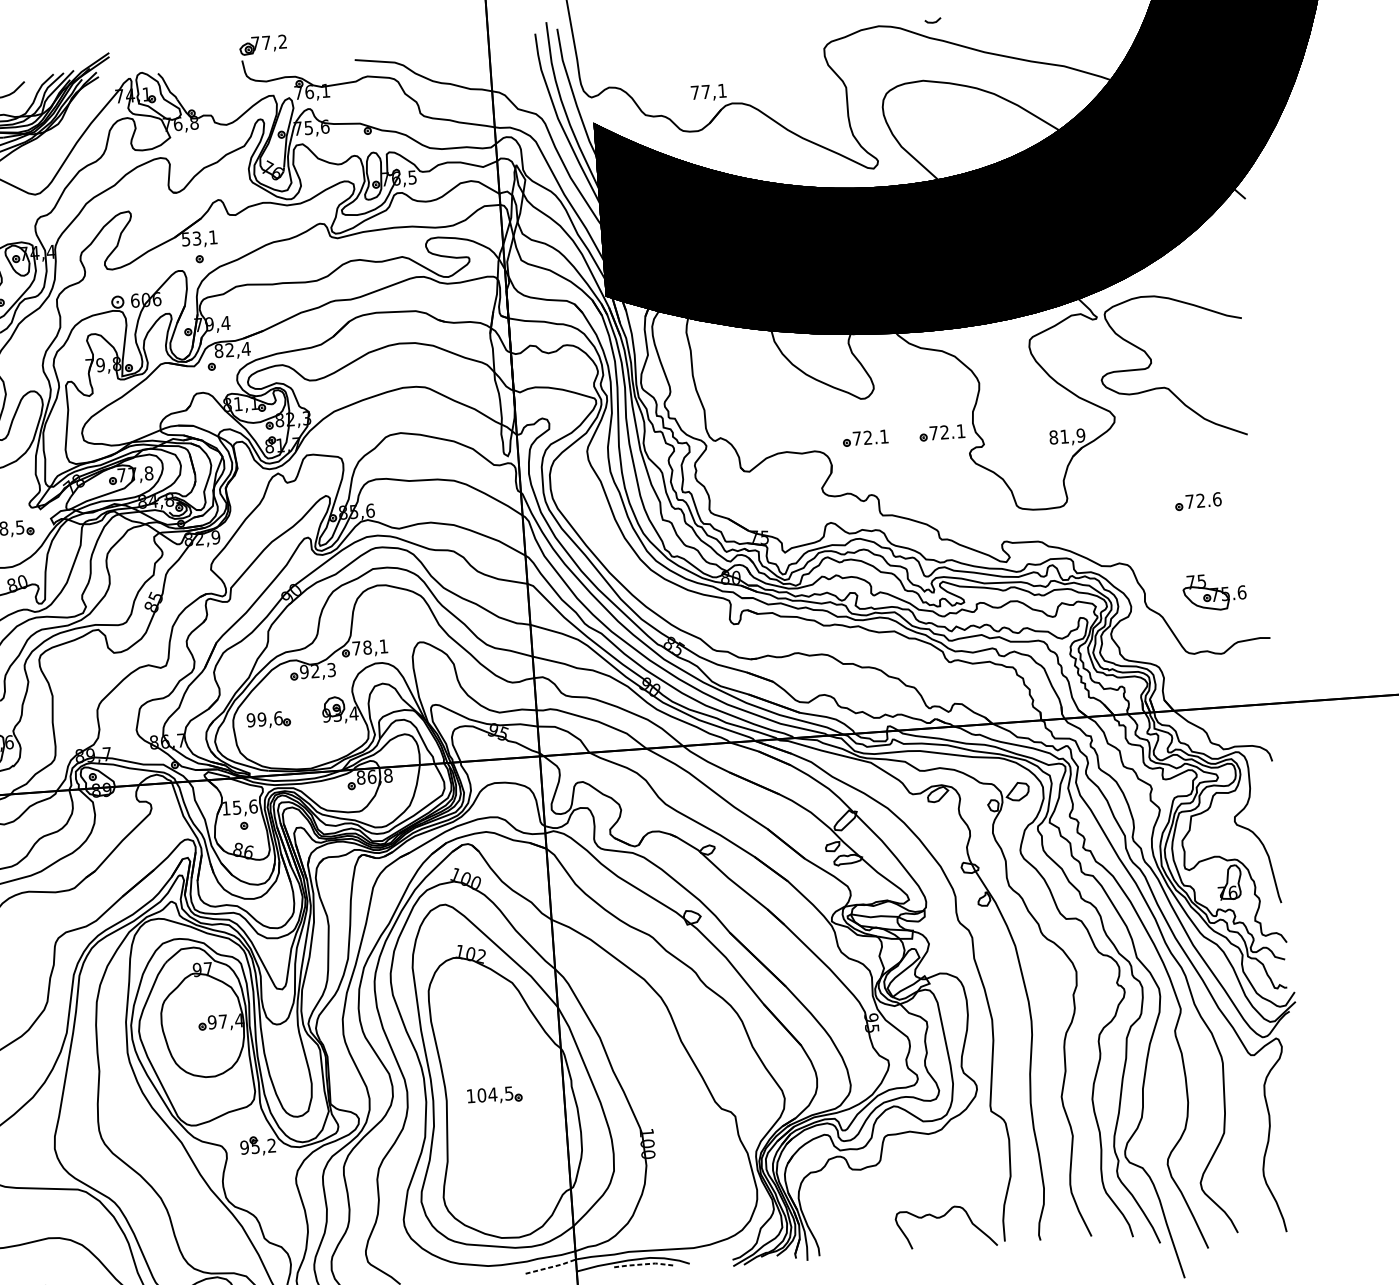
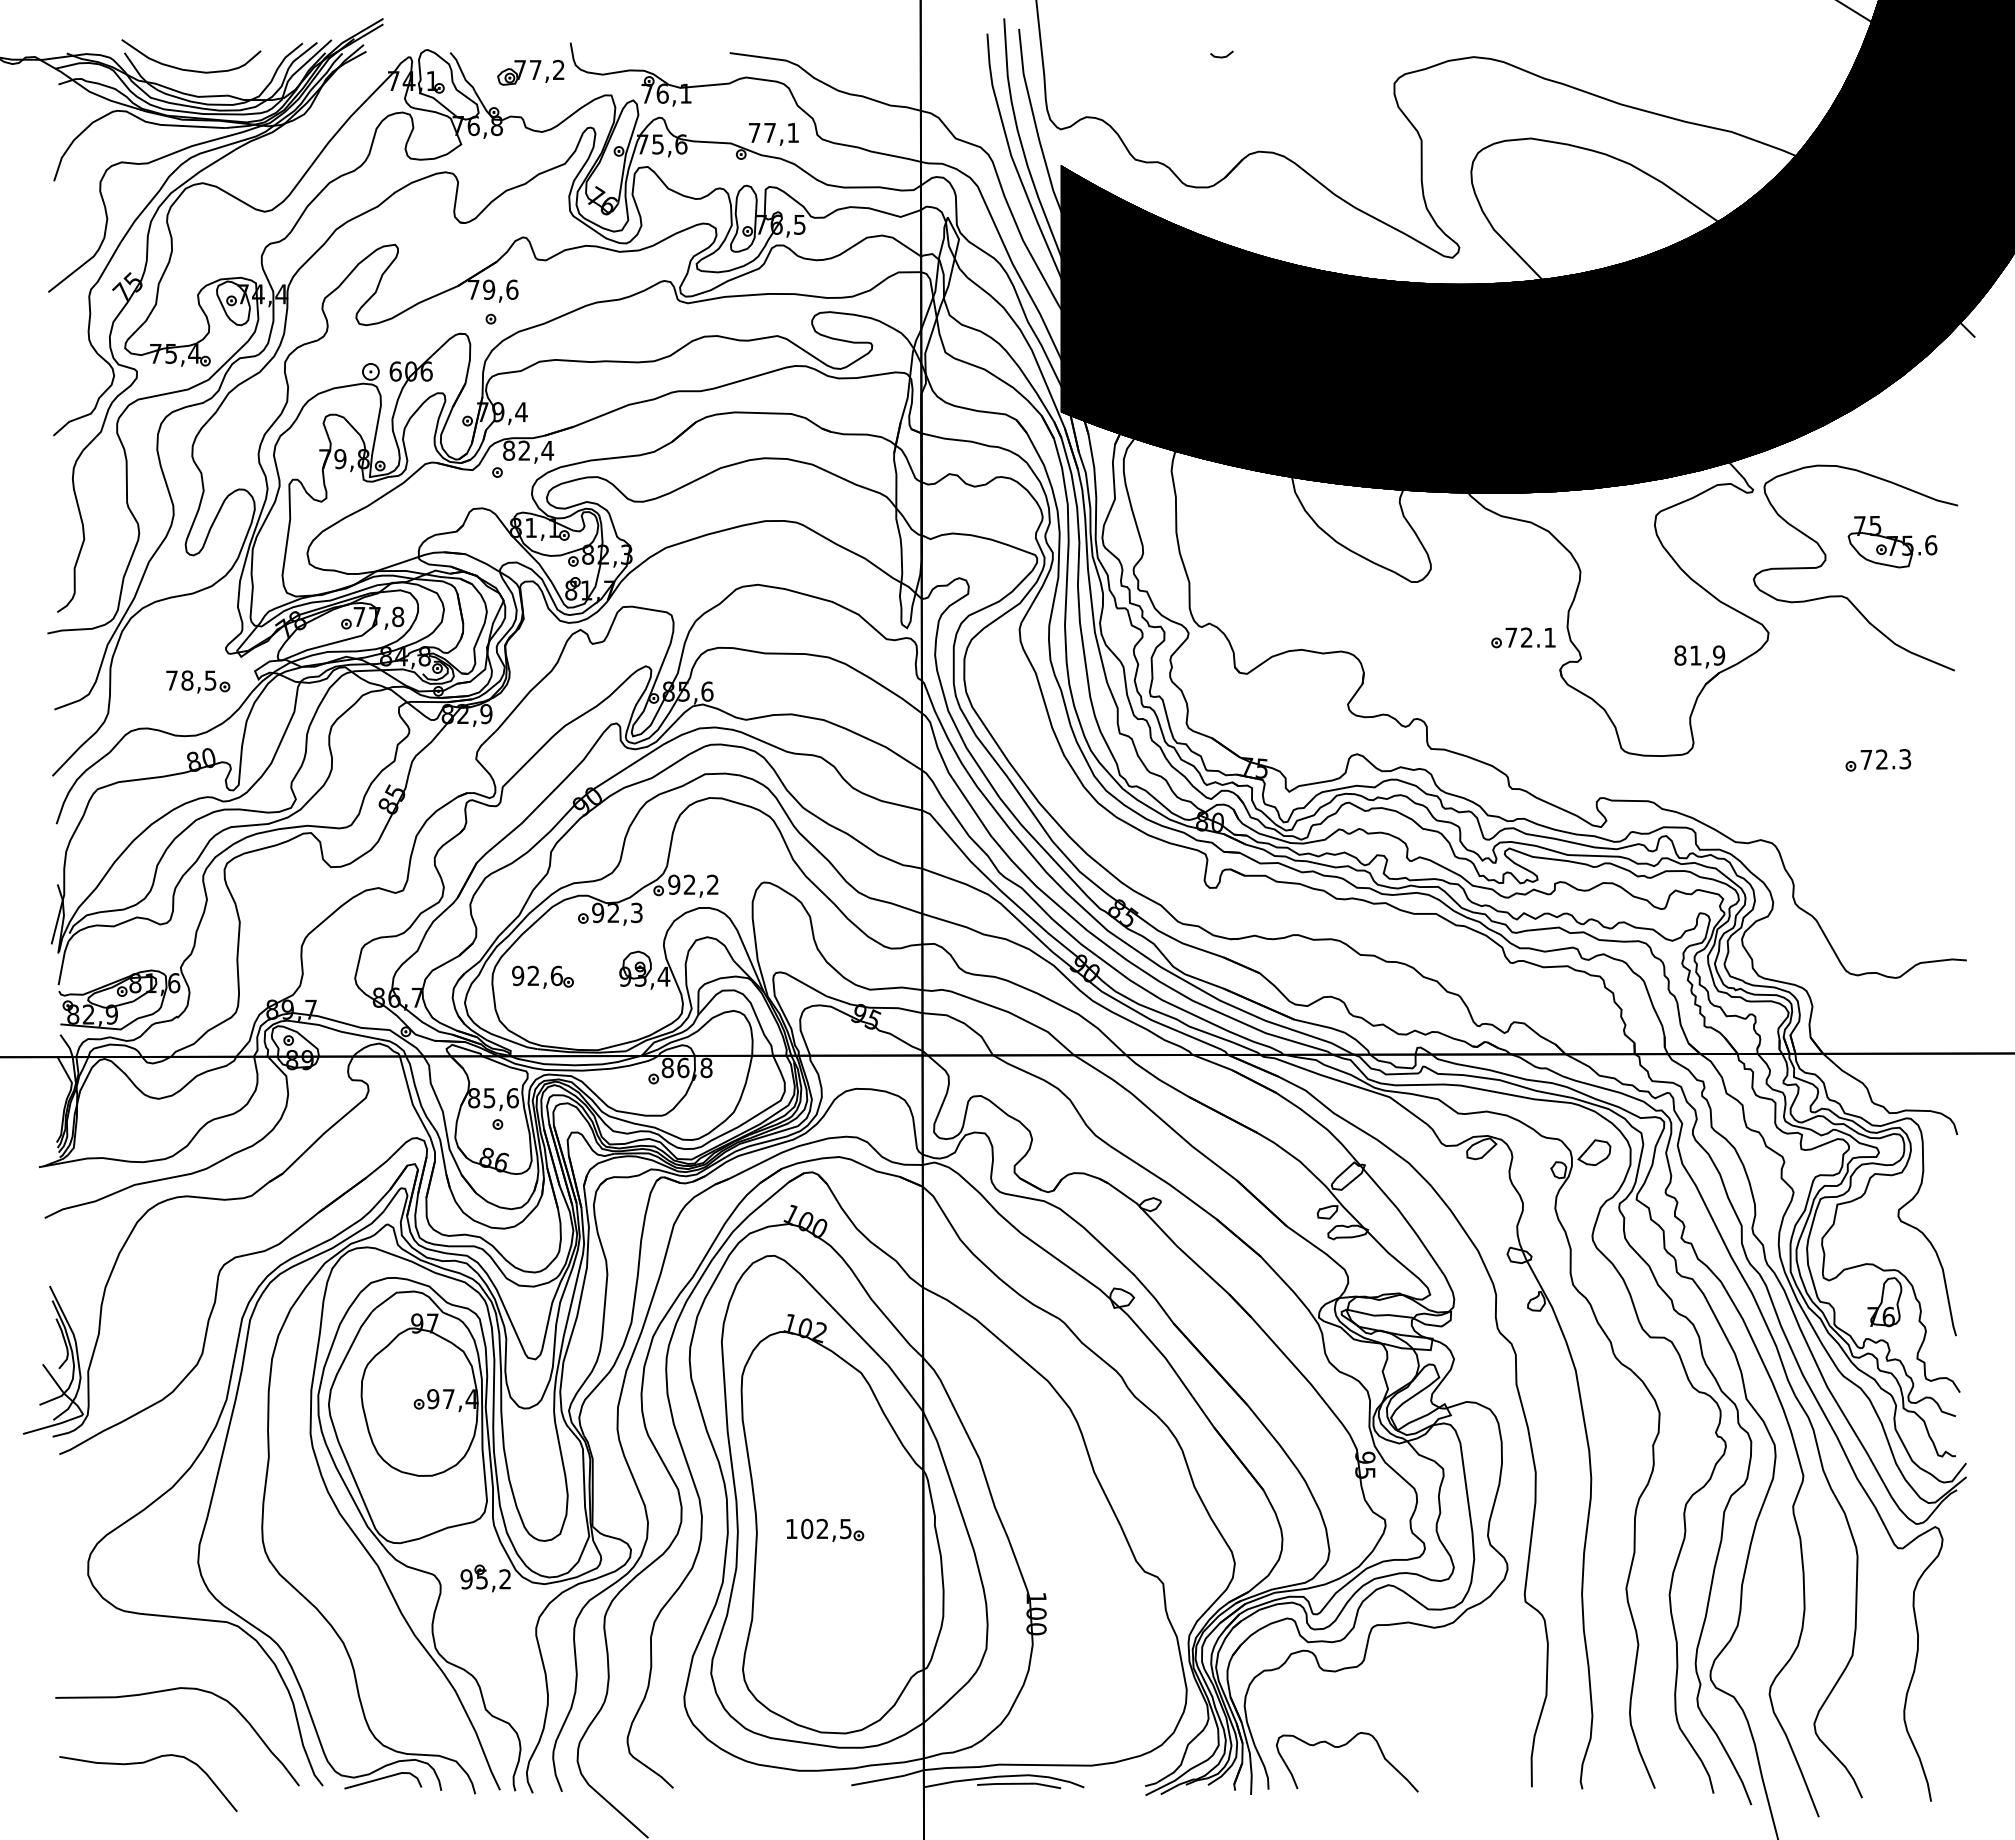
line: (932, 22) -> (1221, 56), moved
part: (262, 44) -> (530, 72), moved
text: (708, 92) -> (773, 134), moved
text: (199, 238) -> (492, 289), 53,1 -> 79,6
part: (865, 437) -> (1414, 637), removed
text: (1217, 499) -> (1905, 759), 72.6 -> 72.3
part: (1214, 592) -> (1892, 542), moved
text: (370, 647) -> (693, 884), 78,1 -> 92,2
text: (262, 719) -> (533, 975), 99,6 -> 92,6
text: (226, 808) -> (474, 1098), 15,6 -> 85,6
text: (492, 1094) -> (822, 1528), 104,5 -> 102,5
curve: (940, 1217) -> (1340, 1747), moved
line: (643, 1264) -> (1019, 1783), dashed -> solid
line: (551, 1267) -> (888, 1778), dashed -> solid

